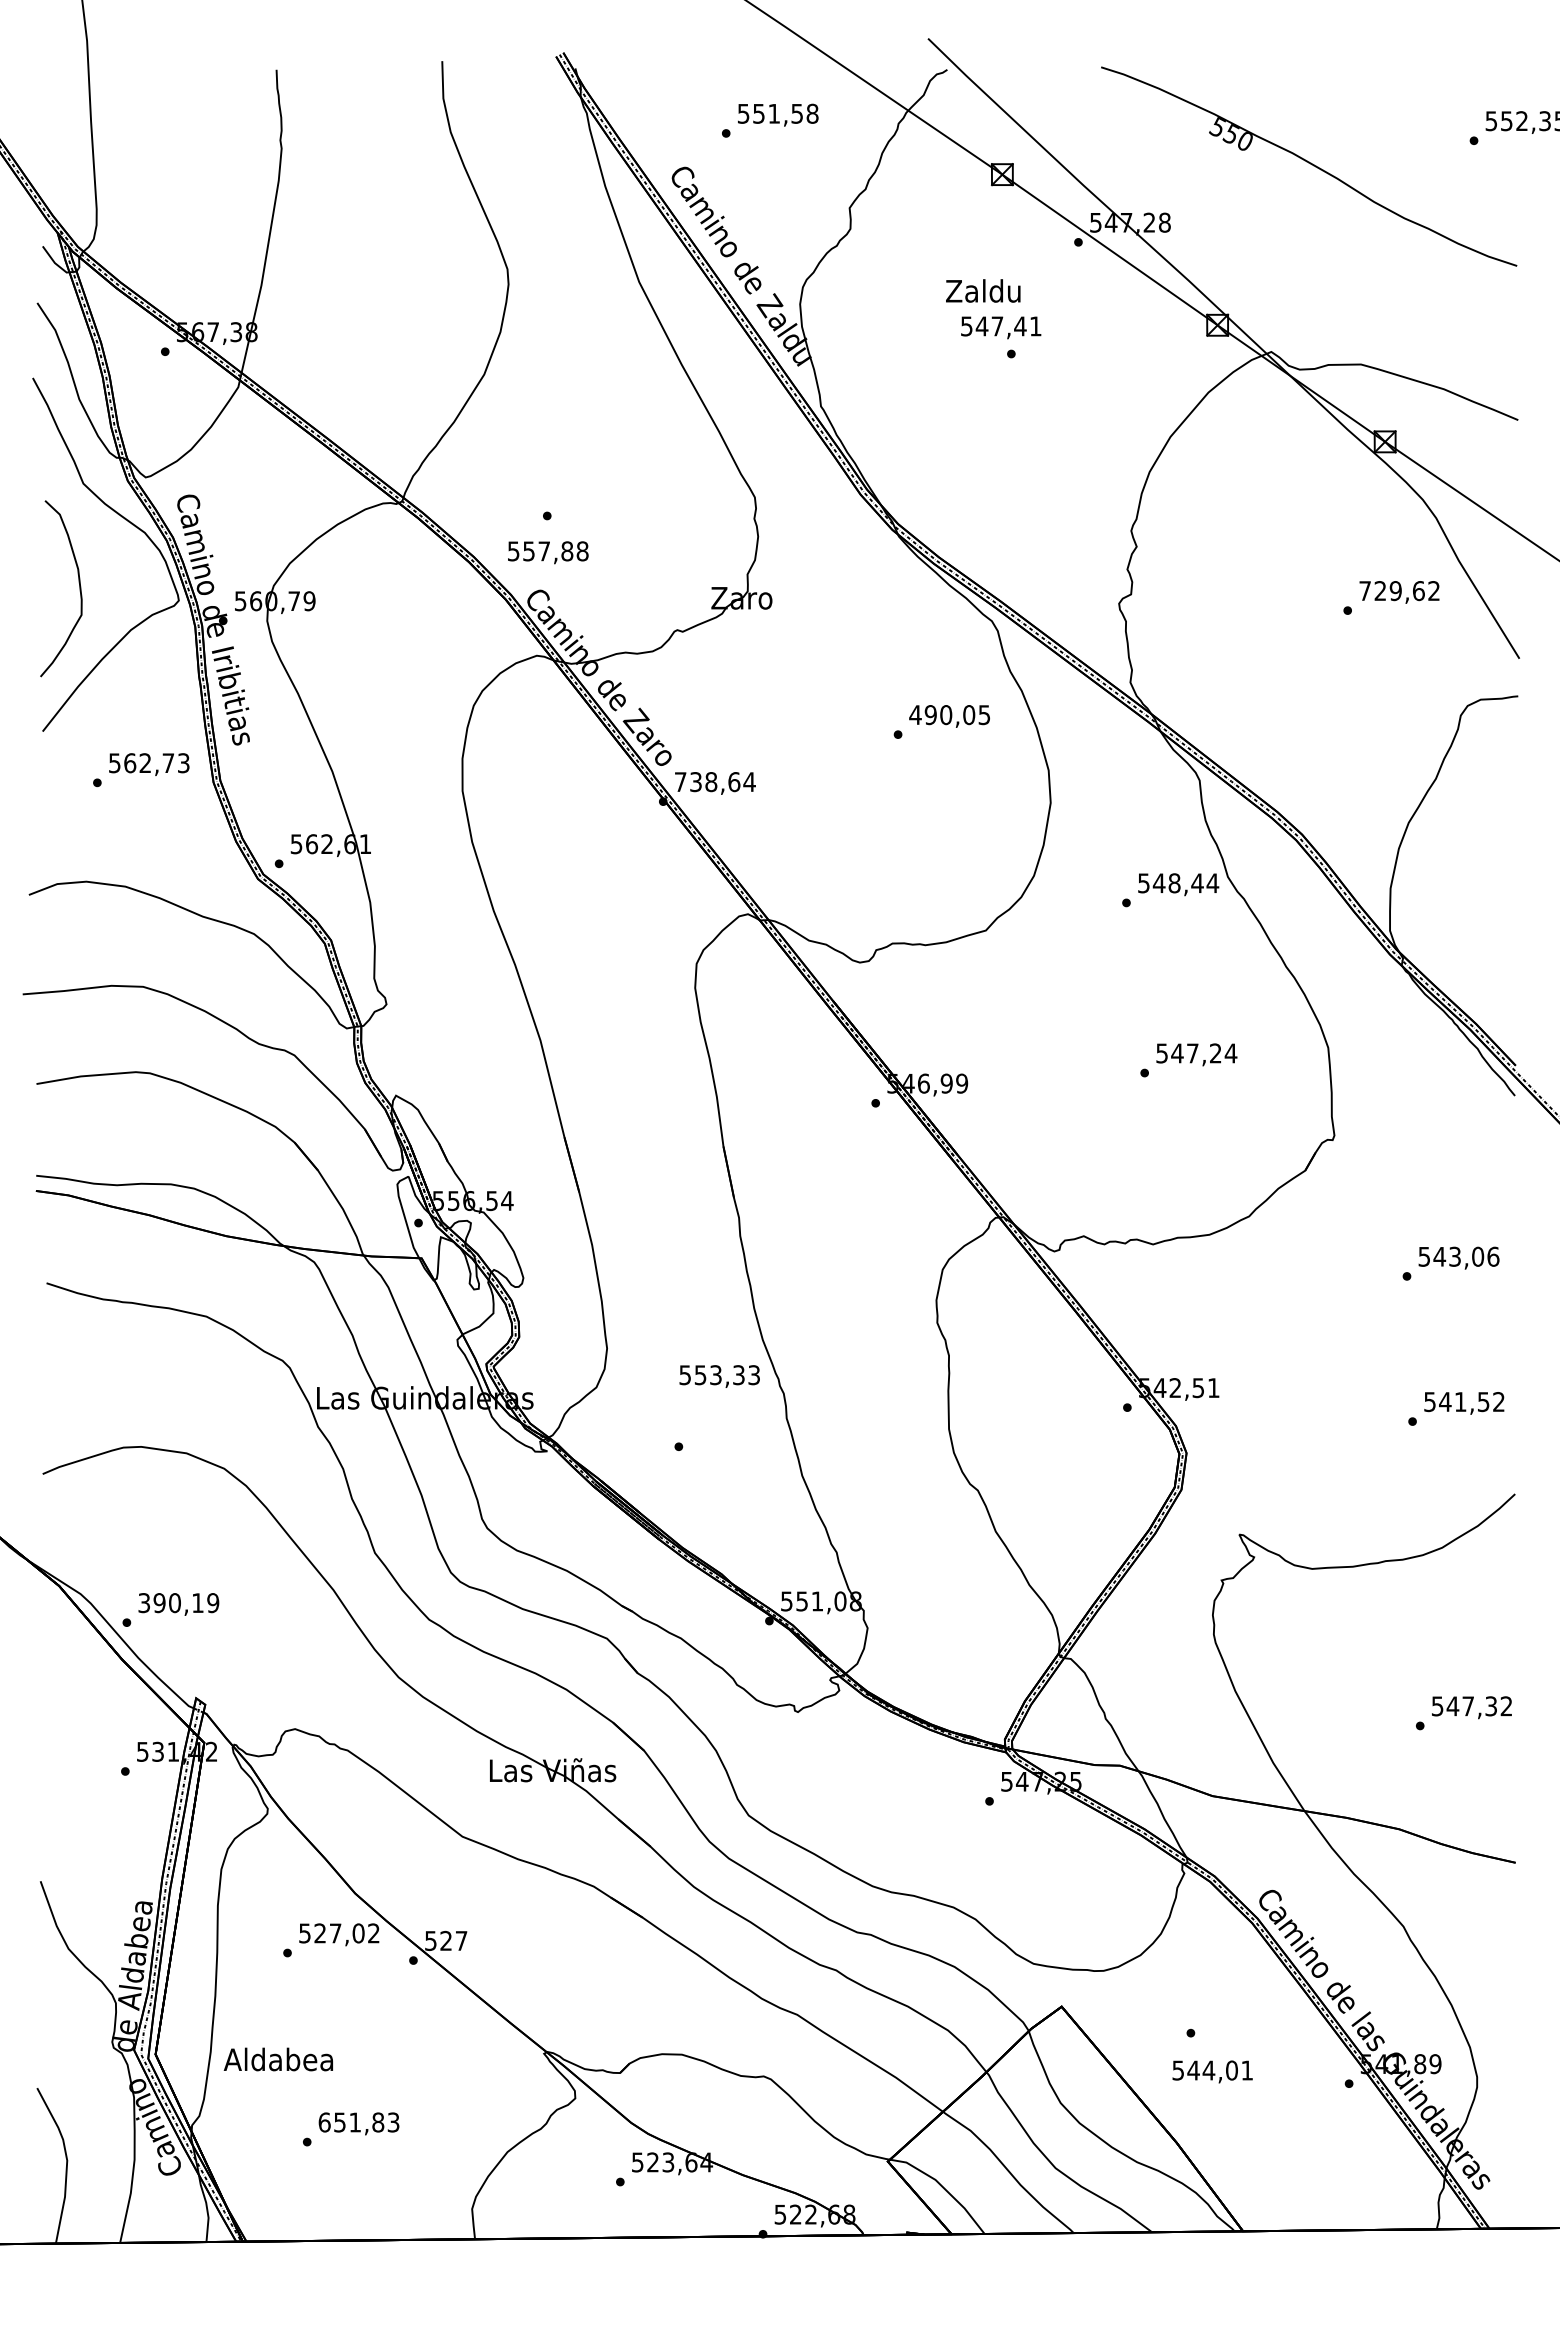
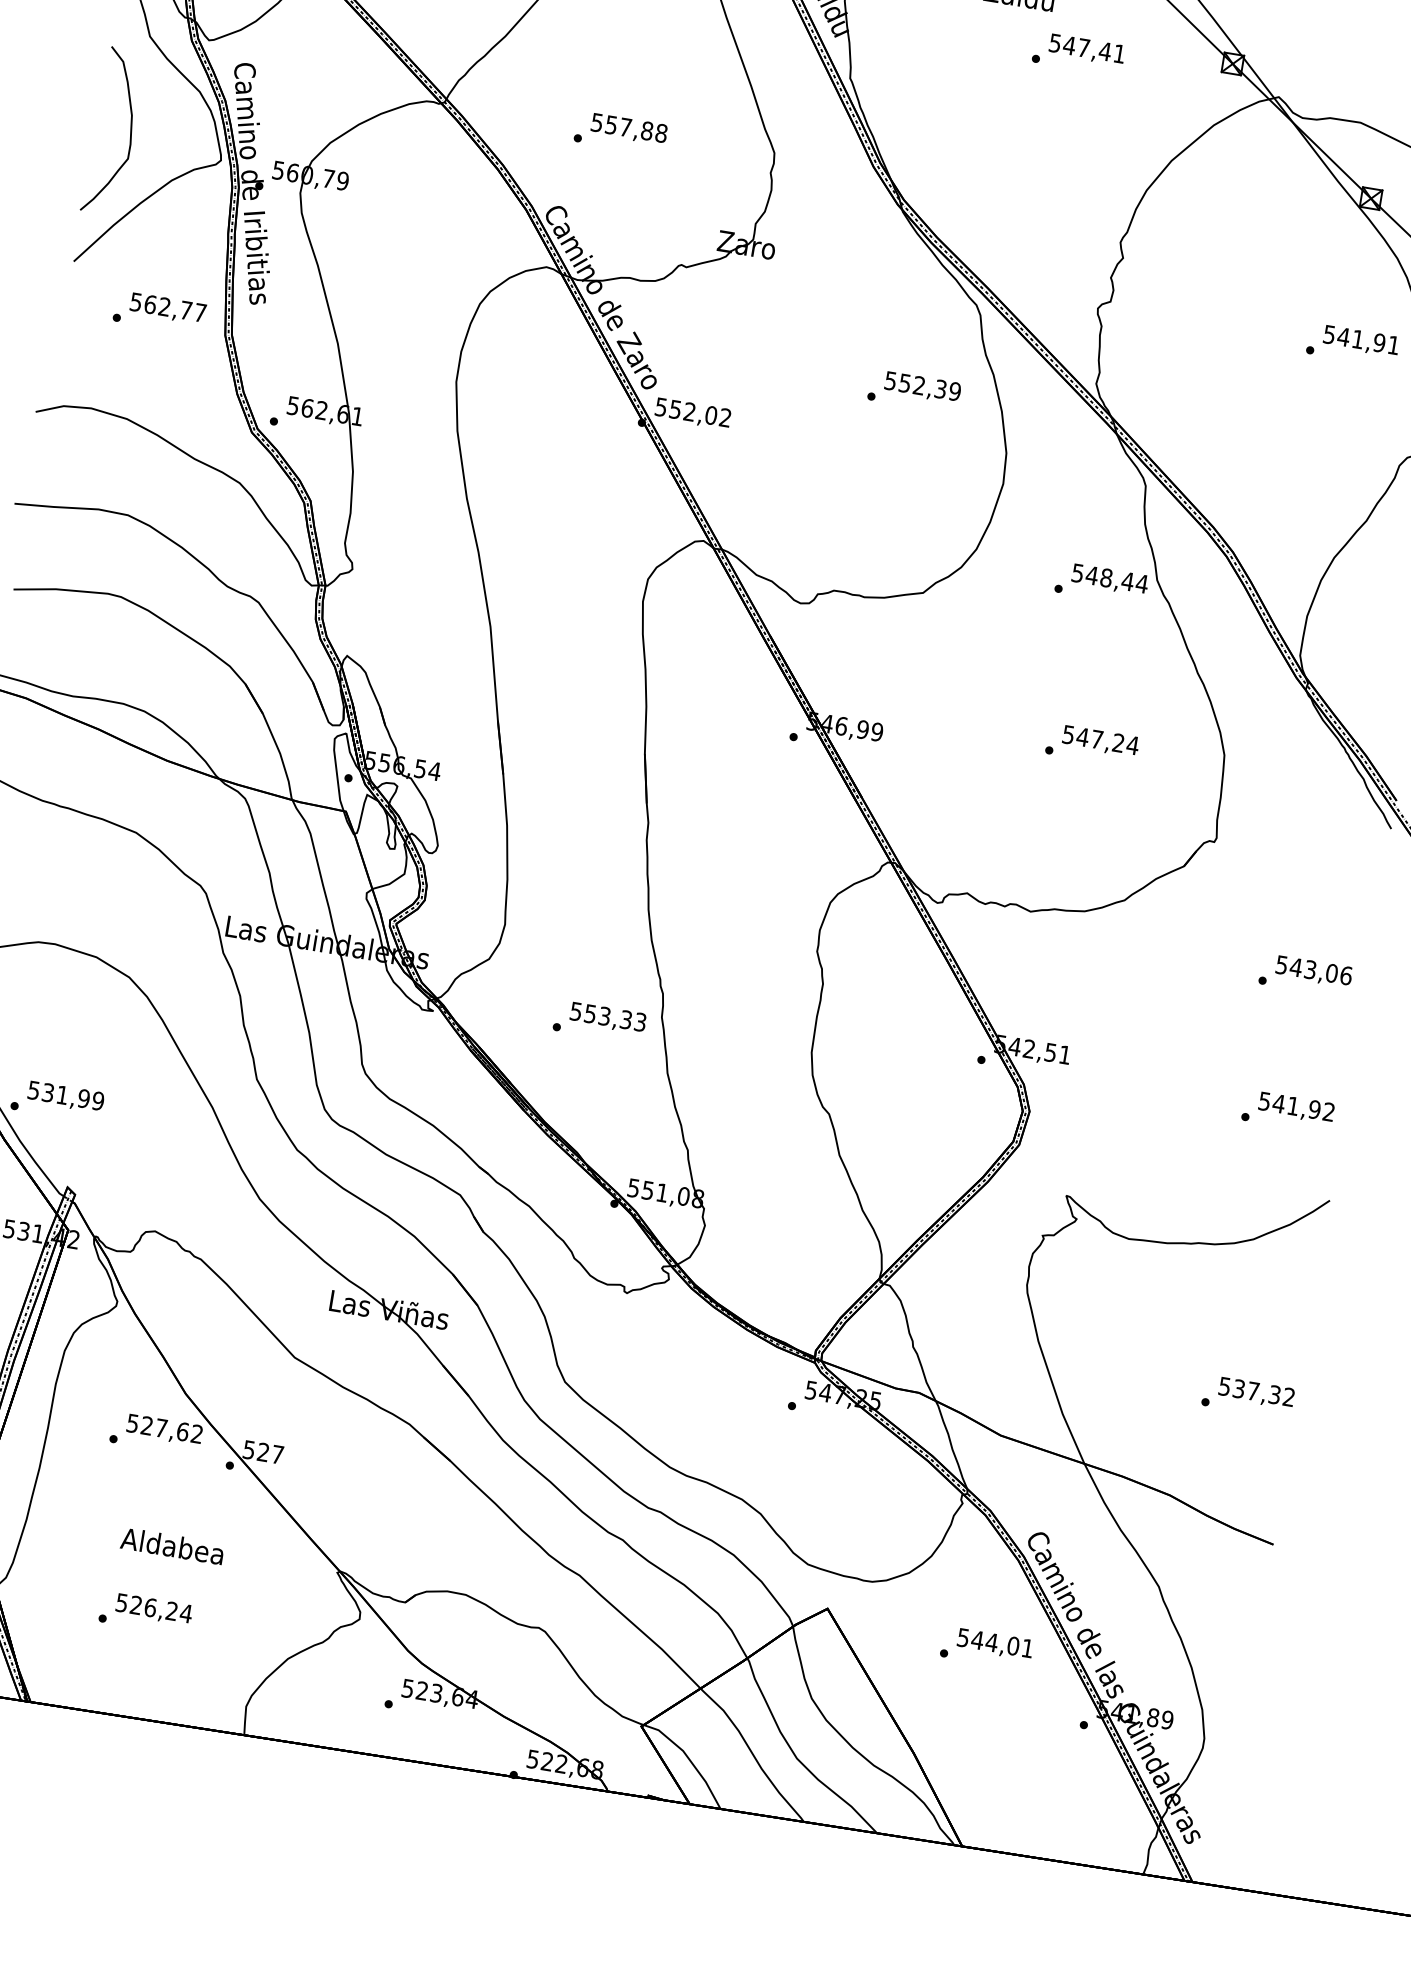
text: (1001, 327) -> (1087, 49), moved
text: (548, 552) -> (629, 129), moved
text: (1399, 591) -> (1361, 340), 729,62 -> 541,91
text: (949, 715) -> (922, 386), 490,05 -> 552,39
text: (183, 763) -> (200, 313), 562,73 -> 562,77
text: (715, 782) -> (693, 413), 738,64 -> 552,02
text: (719, 1376) -> (607, 1018), moved
text: (1483, 1401) -> (1314, 1109), 541,52 -> 541,92
text: (171, 1603) -> (59, 1095), 390,19 -> 531,99
text: (1452, 1706) -> (1238, 1389), 547,32 -> 537,32
text: (358, 1933) -> (182, 1431), 527,02 -> 527,62
text: (277, 2059) -> (171, 1546), moved
text: (1212, 2071) -> (995, 1644), moved
text: (358, 2122) -> (153, 1608), 651,83 -> 526,24

